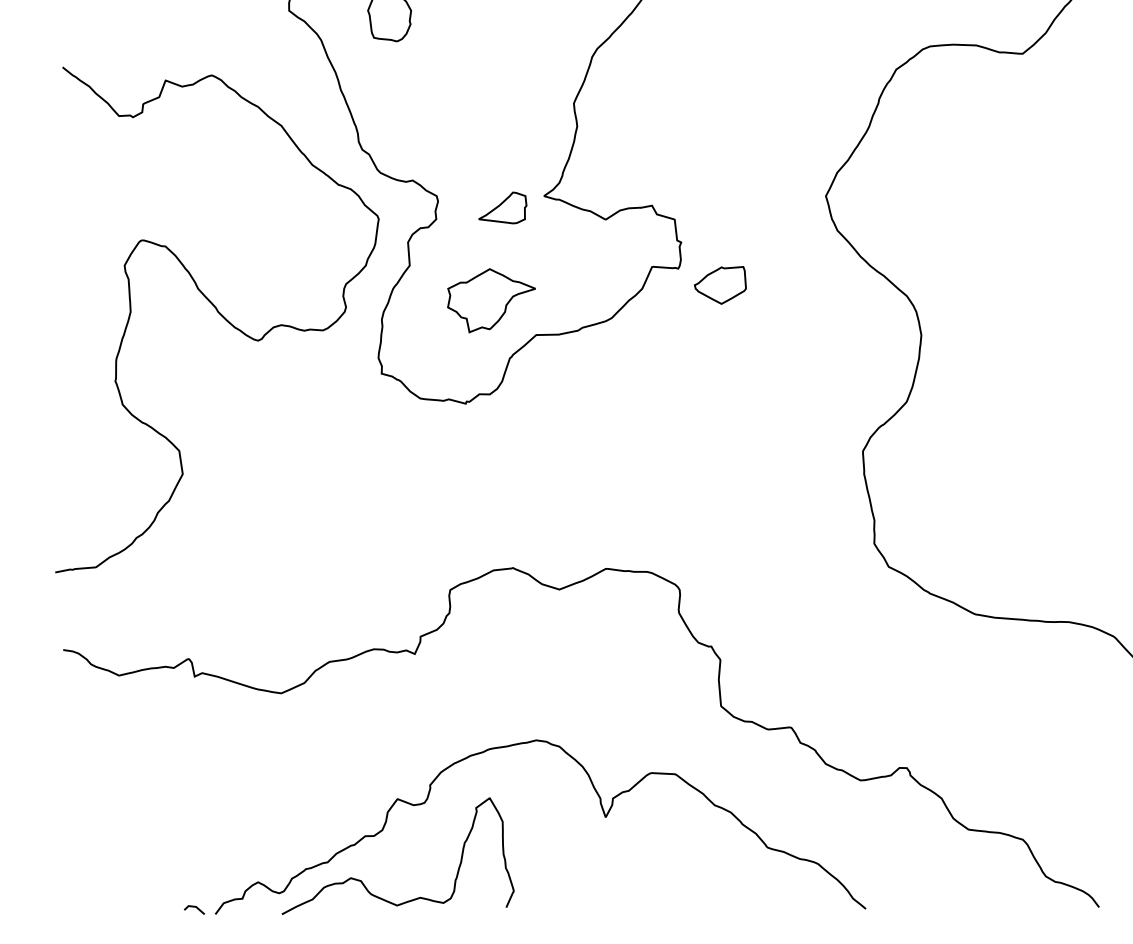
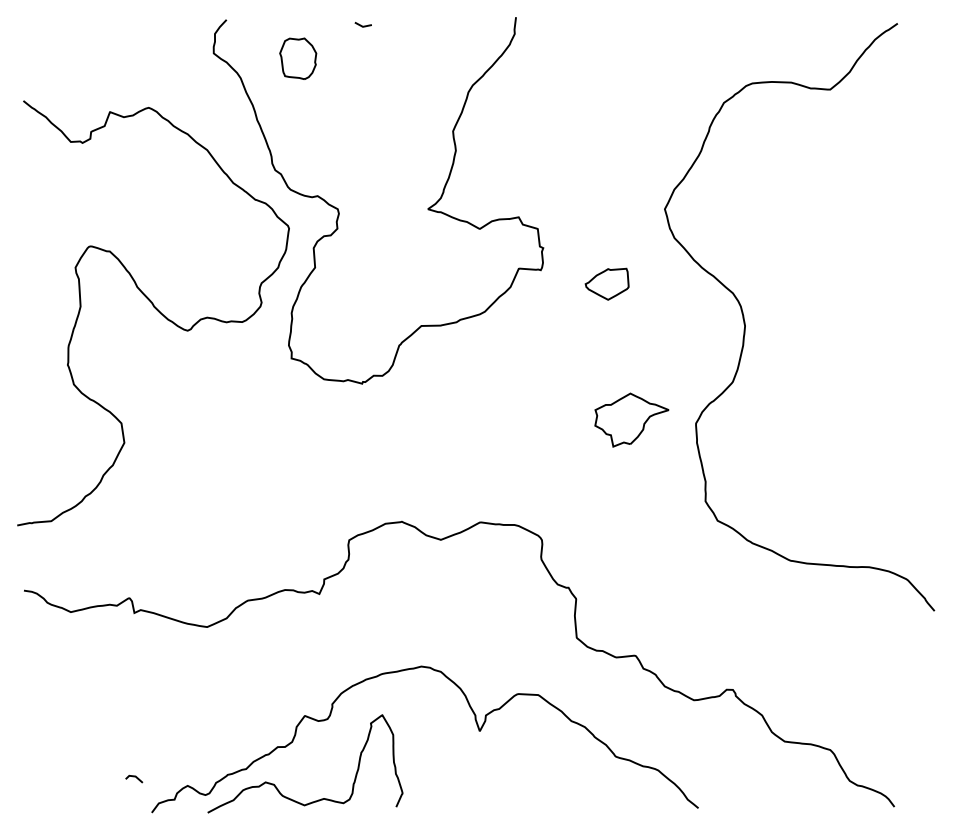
part: (503, 207) -> (393, 218), removed
part: (719, 284) -> (606, 283), moved
part: (491, 299) -> (631, 419), moved
line: (194, 908) -> (134, 777), moved

